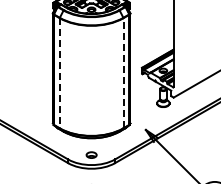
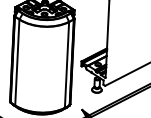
line: (123, 72) -> (67, 64), dashed -> solid
line: (59, 73) -> (17, 62), dashed -> solid

